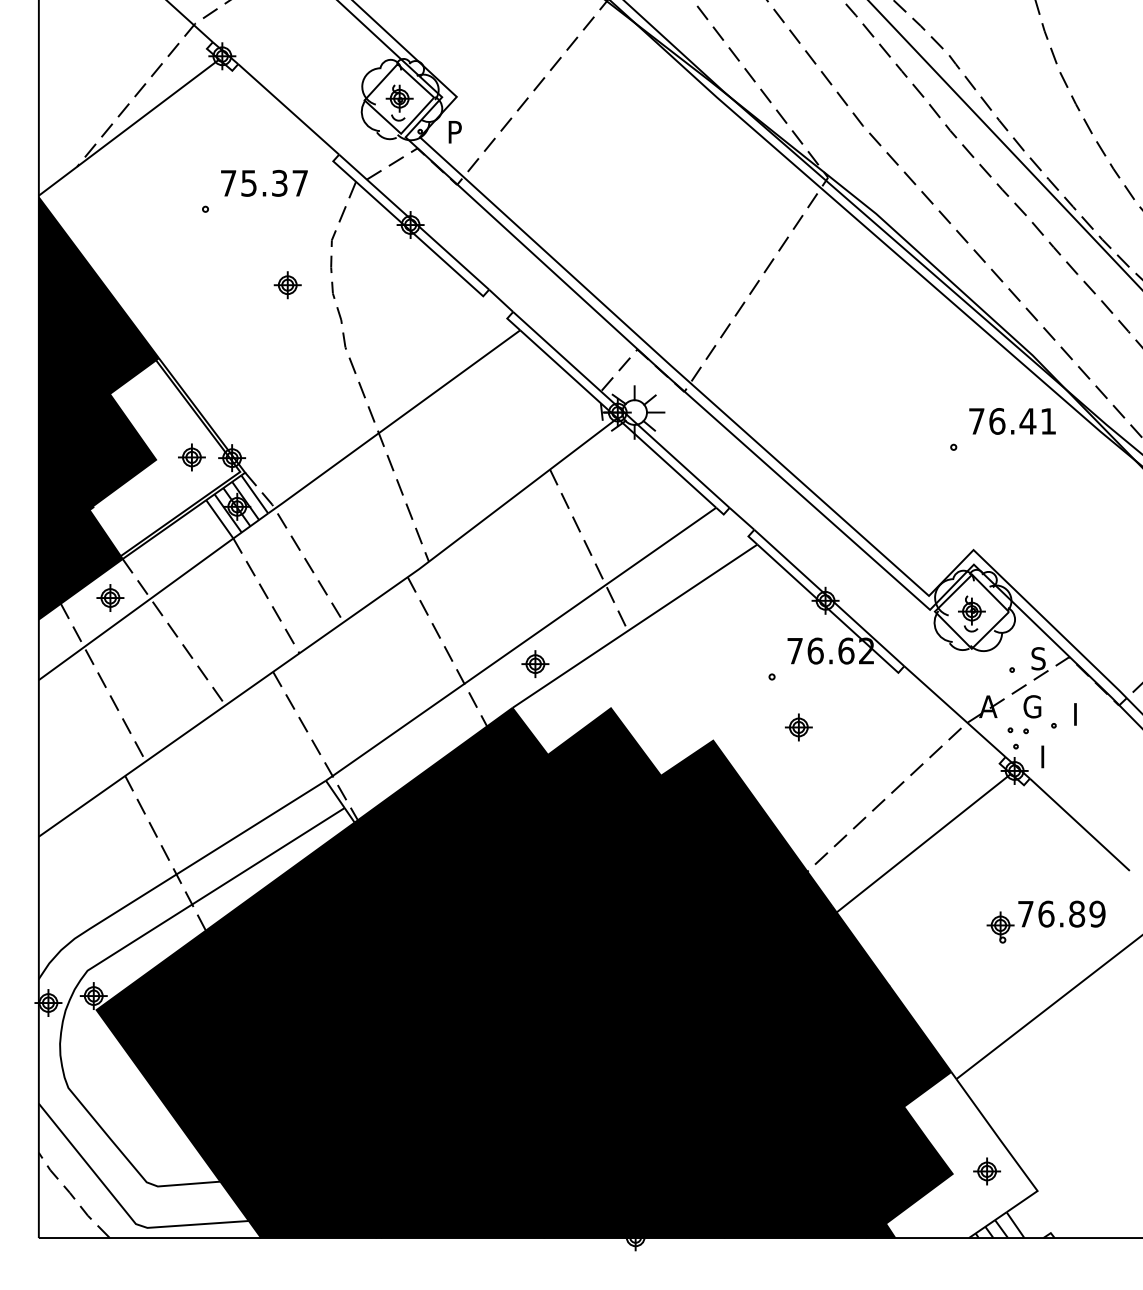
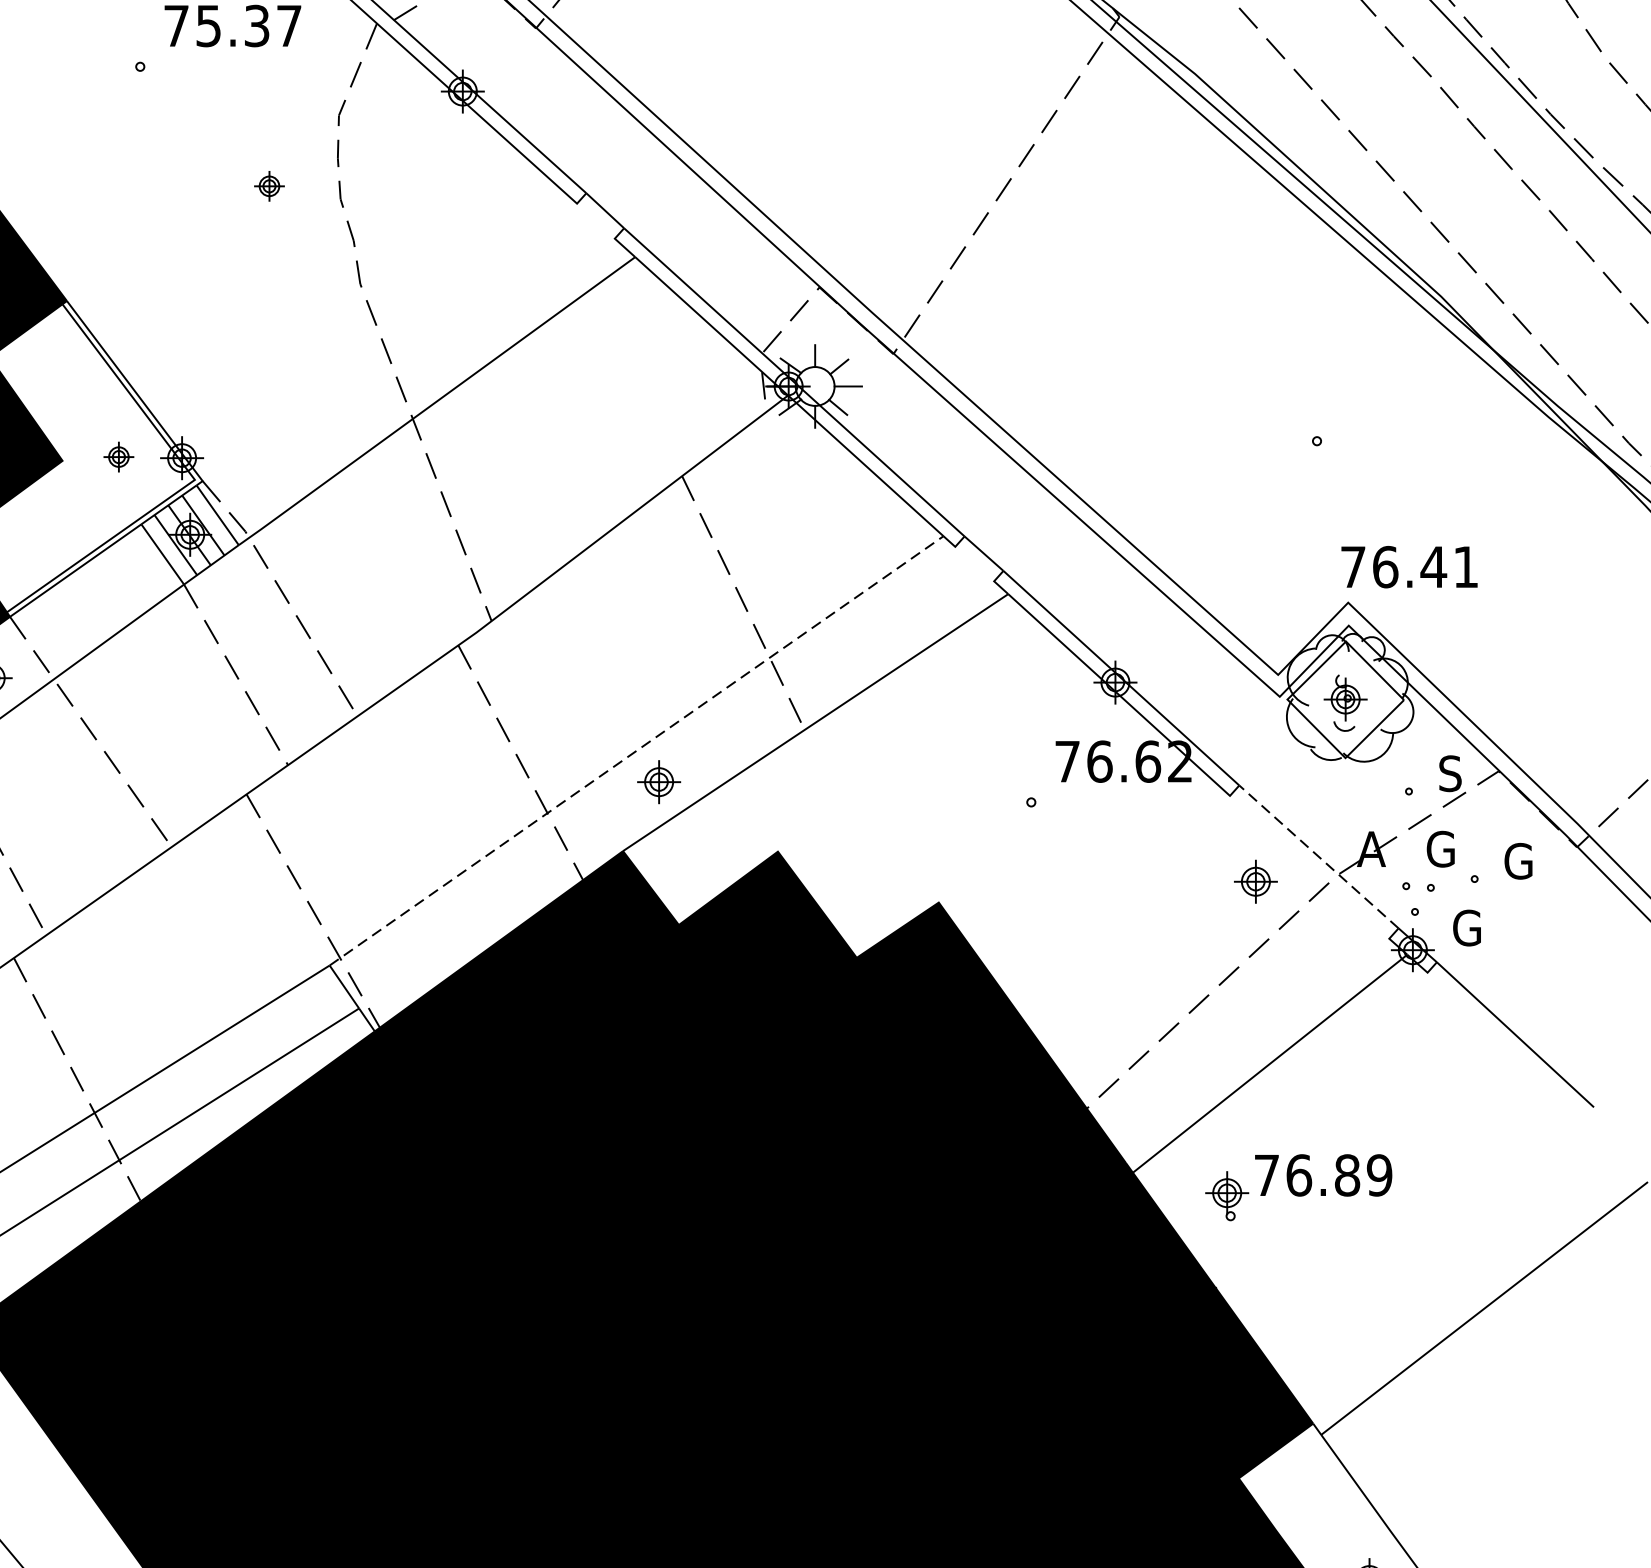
part: (287, 285) -> (269, 186), size x0.7
text: (1012, 421) -> (1409, 567), moved
part: (191, 457) -> (118, 457), size x0.7
line: (521, 643) -> (637, 749), solid -> dashed
line: (954, 711) -> (1318, 856), solid -> dashed
text: (1081, 714) -> (1517, 861), I -> G
part: (798, 727) -> (1255, 881), moved
text: (1048, 756) -> (1466, 927), I -> G
part: (1045, 921) -> (1297, 1186), moved

